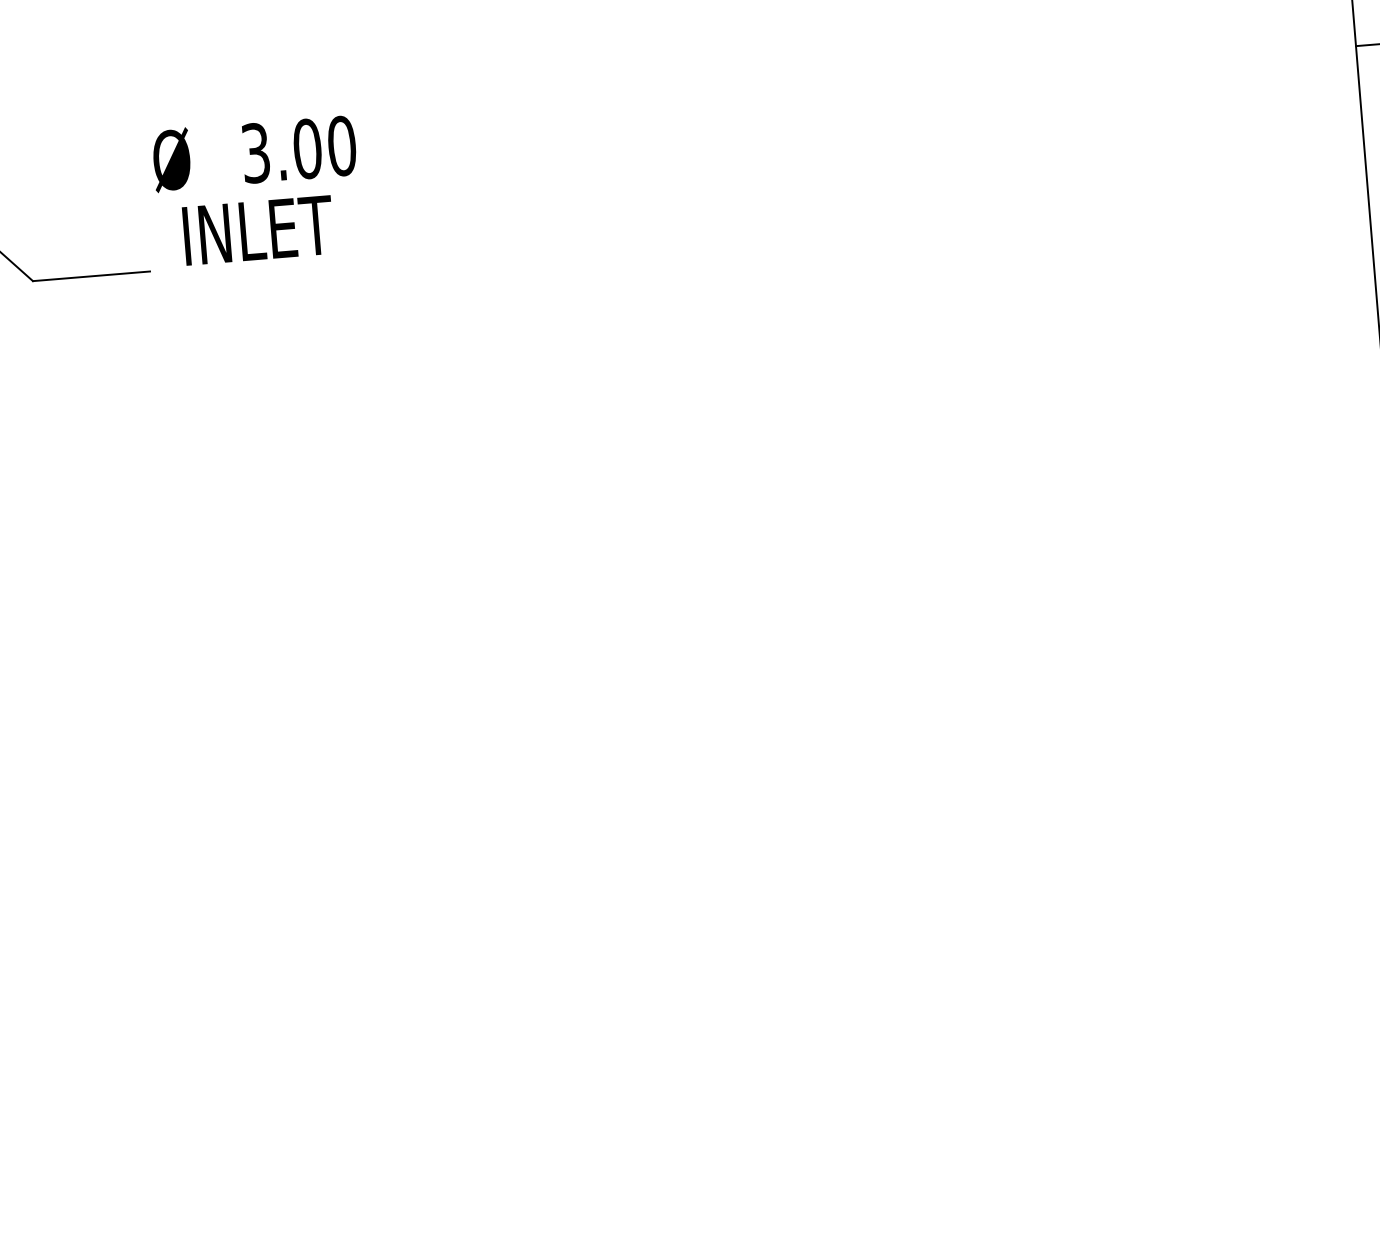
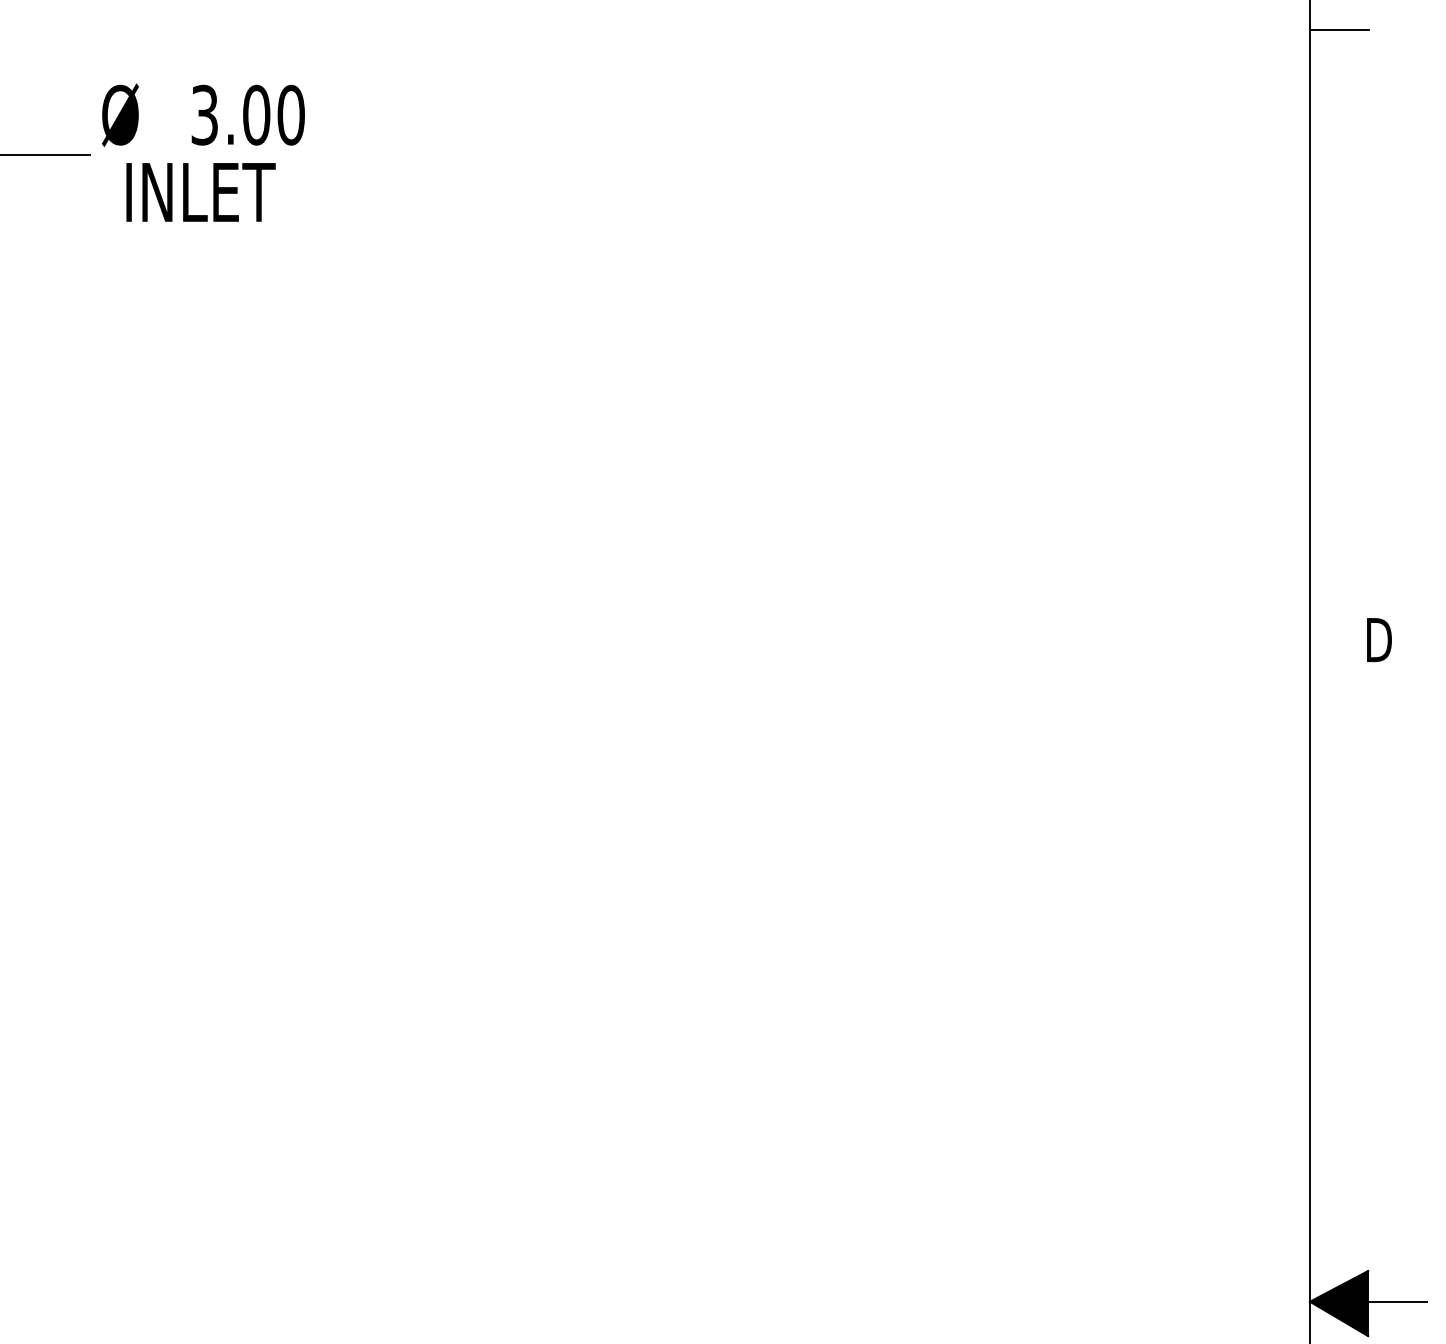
text: (257, 190) -> (203, 152), moved

